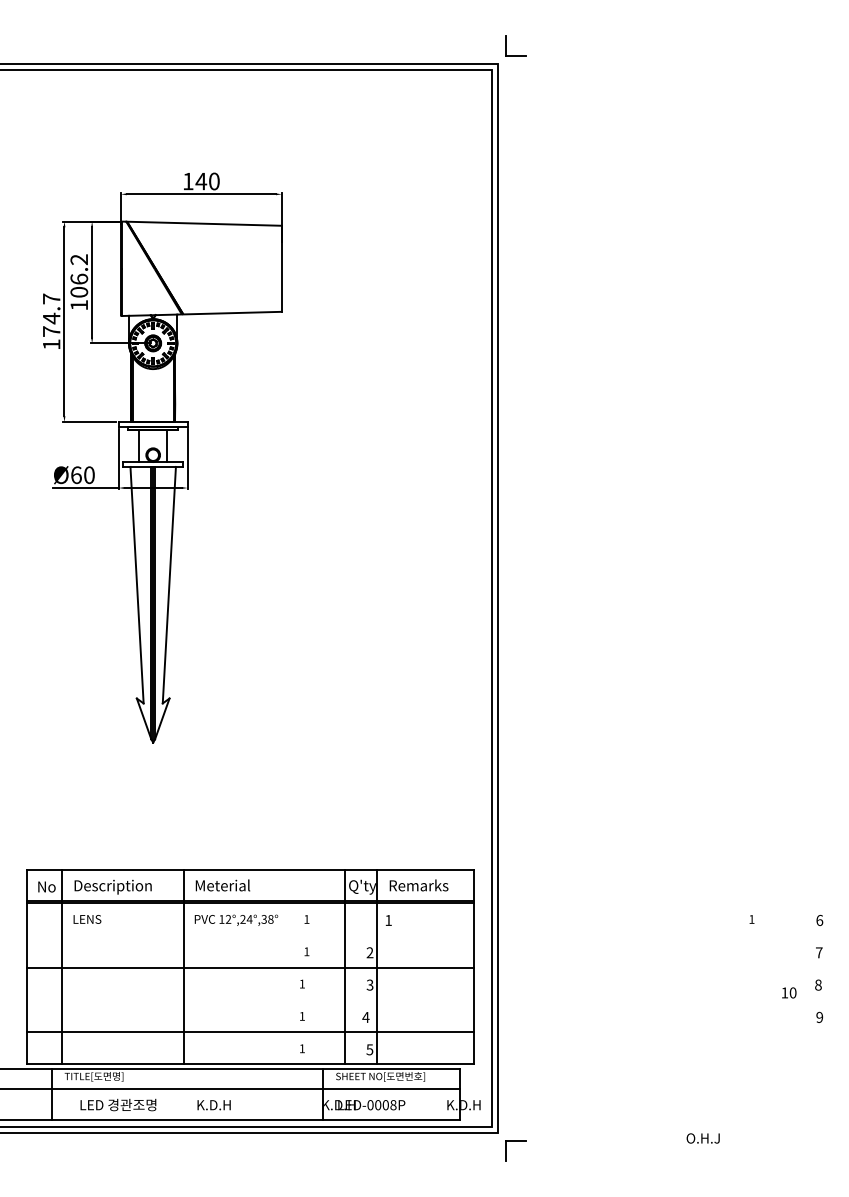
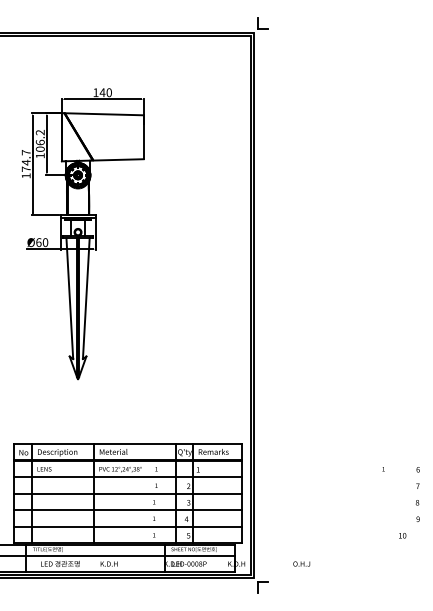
line: (250, 935) -> (127, 477), added
text: (789, 992) -> (402, 535), moved
line: (250, 1000) -> (127, 510), added
text: (702, 1137) -> (301, 563), moved

